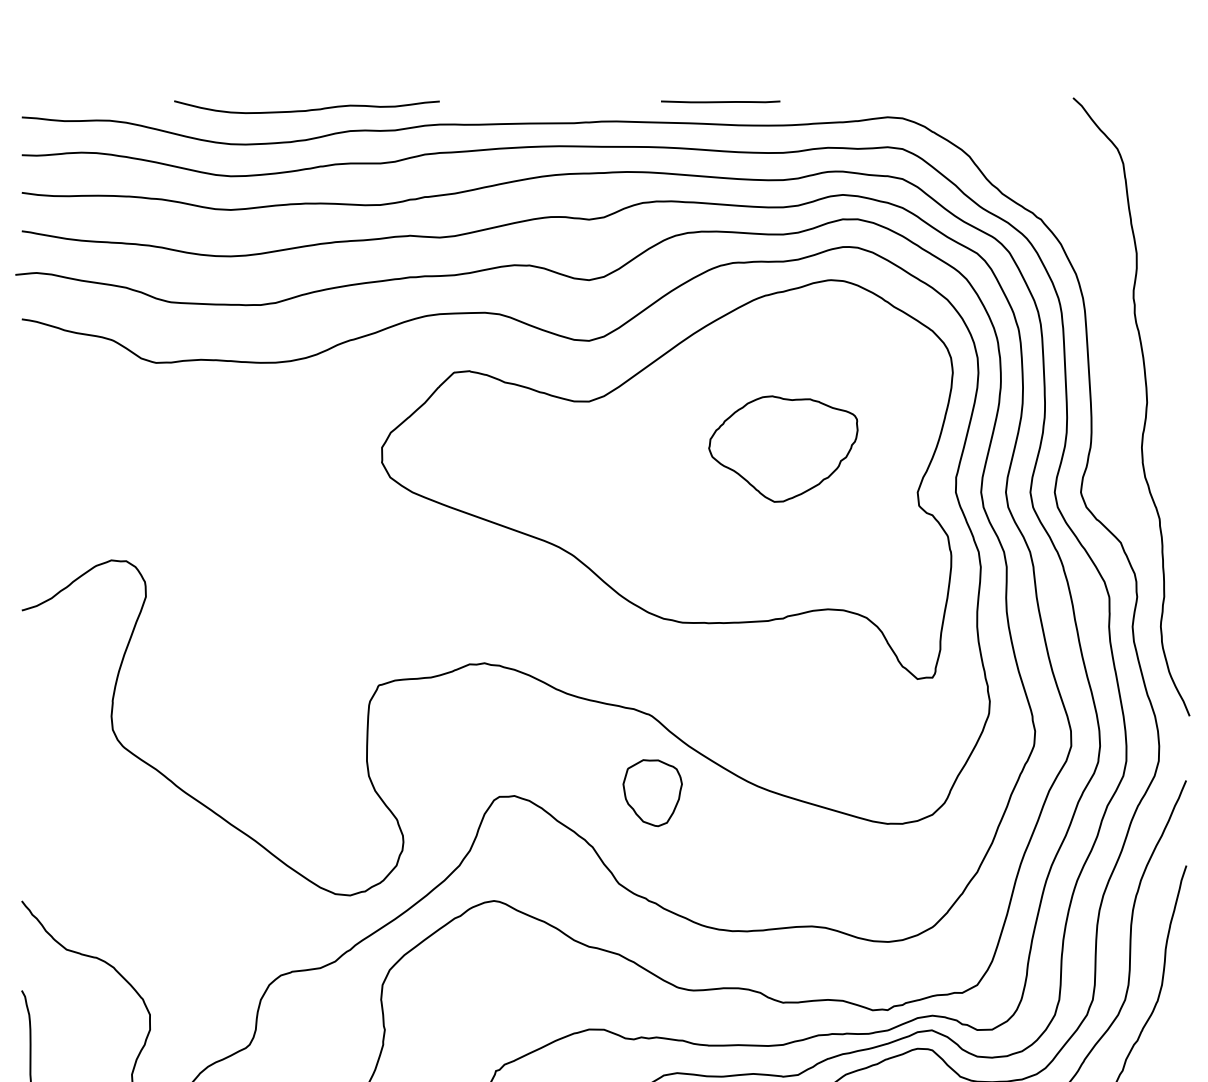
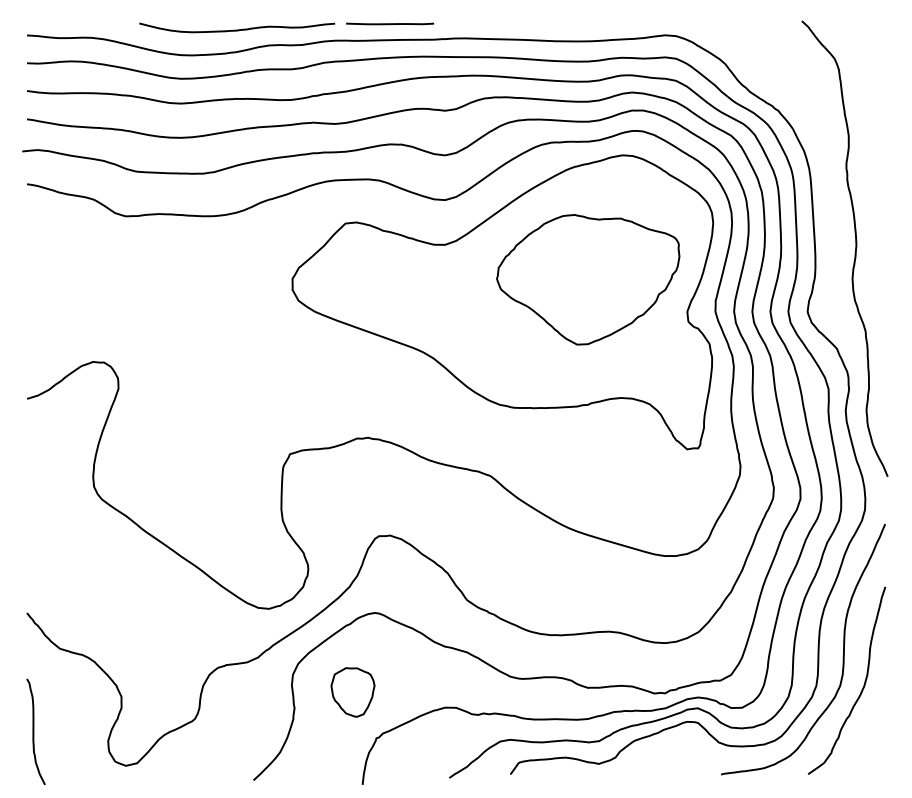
line: (721, 101) -> (390, 23), moved
part: (783, 448) -> (588, 279), size x1.67
part: (652, 793) -> (352, 692), moved

